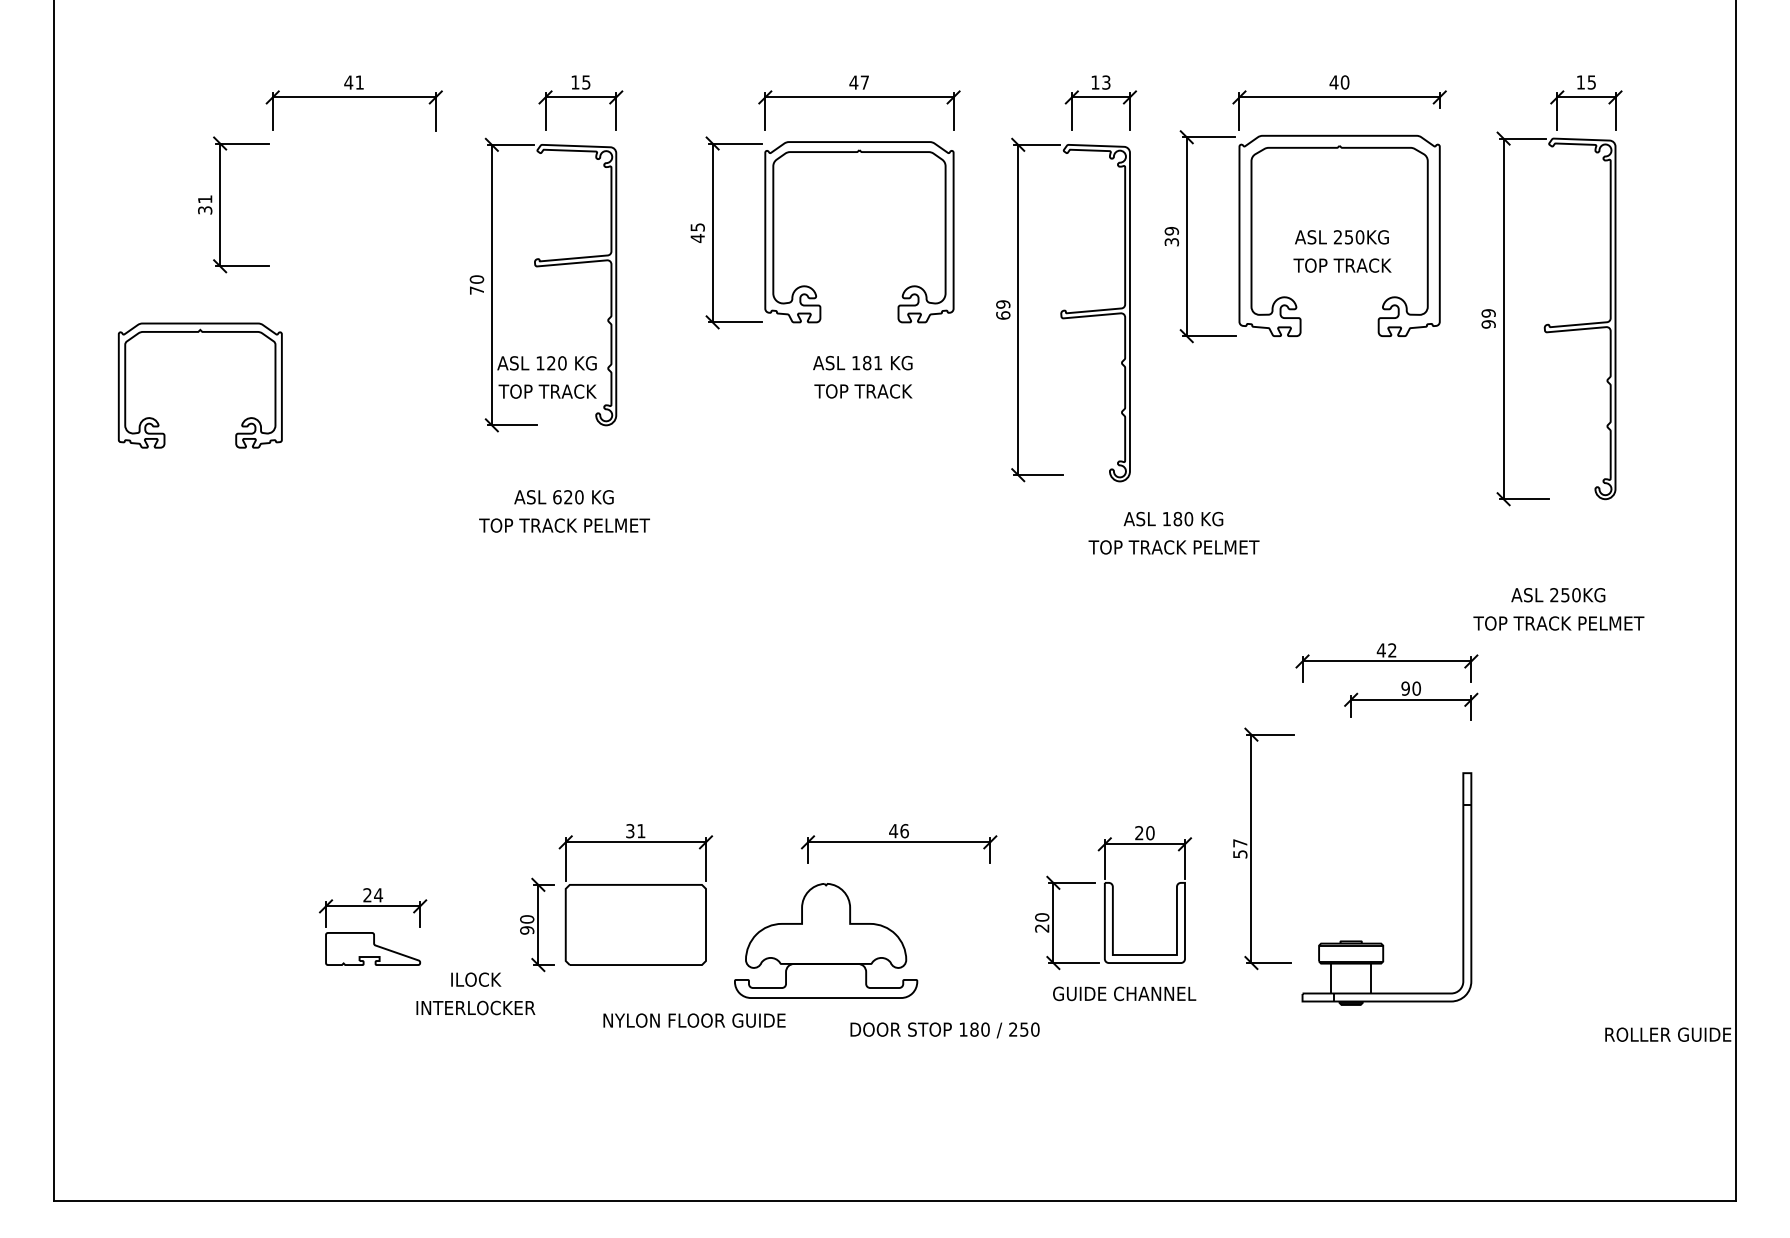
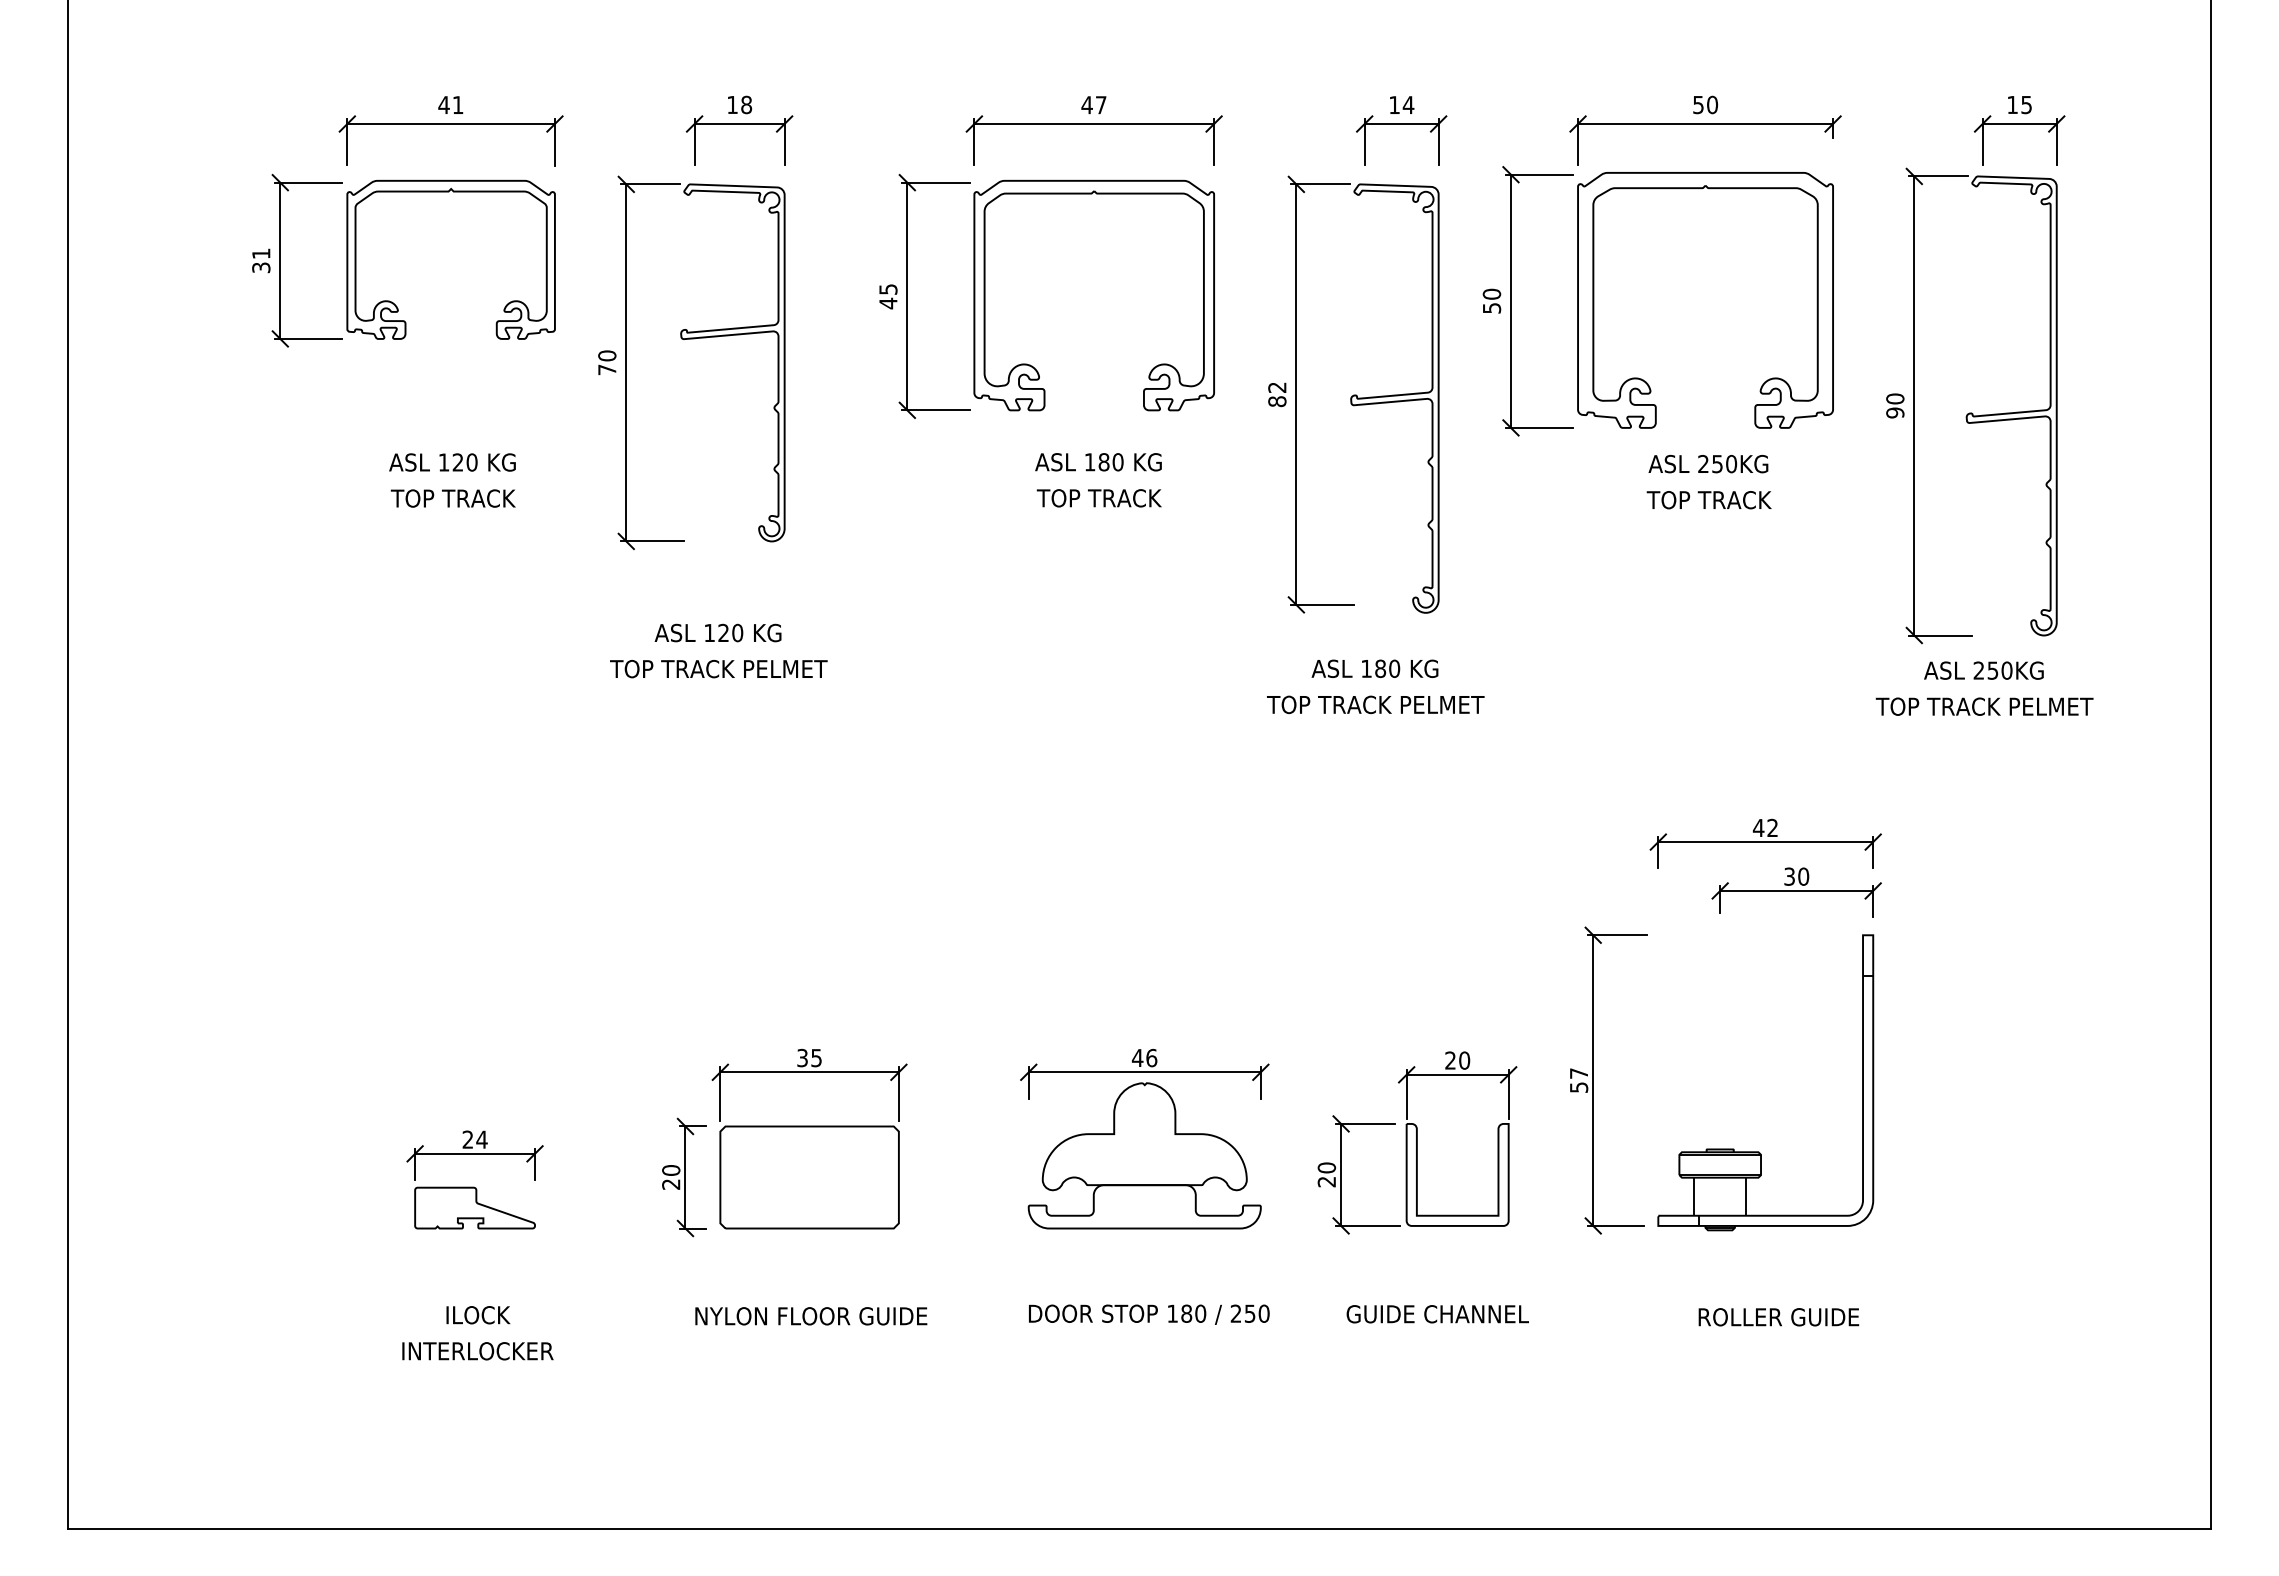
text: (586, 82) -> (746, 104), 15 -> 18
text: (1106, 82) -> (1408, 105), 13 -> 14
text: (1334, 82) -> (1698, 105), 40 -> 50
text: (1171, 236) -> (1491, 300), 39 -> 50
text: (1341, 250) -> (1708, 481), moved
text: (1003, 309) -> (1277, 394), 69 -> 82
text: (1488, 313) -> (1895, 398), 99 -> 90
part: (199, 332) -> (449, 192), moved
text: (877, 363) -> (1117, 462), 181 -> 180
text: (547, 377) -> (452, 480), moved
text: (557, 496) -> (709, 632), 620 -> 120
text: (1173, 532) -> (1375, 686), moved
text: (1558, 609) -> (1984, 688), moved
text: (1405, 688) -> (1789, 876), 90 -> 30
text: (641, 831) -> (816, 1058), 31 -> 35
text: (527, 930) -> (671, 1184), 90 -> 20
part: (825, 940) -> (1144, 1155), moved
part: (1382, 943) -> (1759, 1151), moved
text: (475, 994) -> (477, 1333), moved
text: (1124, 994) -> (1437, 1314), moved
text: (694, 1020) -> (811, 1316), moved
text: (945, 1030) -> (1149, 1314), moved
text: (1667, 1034) -> (1778, 1317), moved

